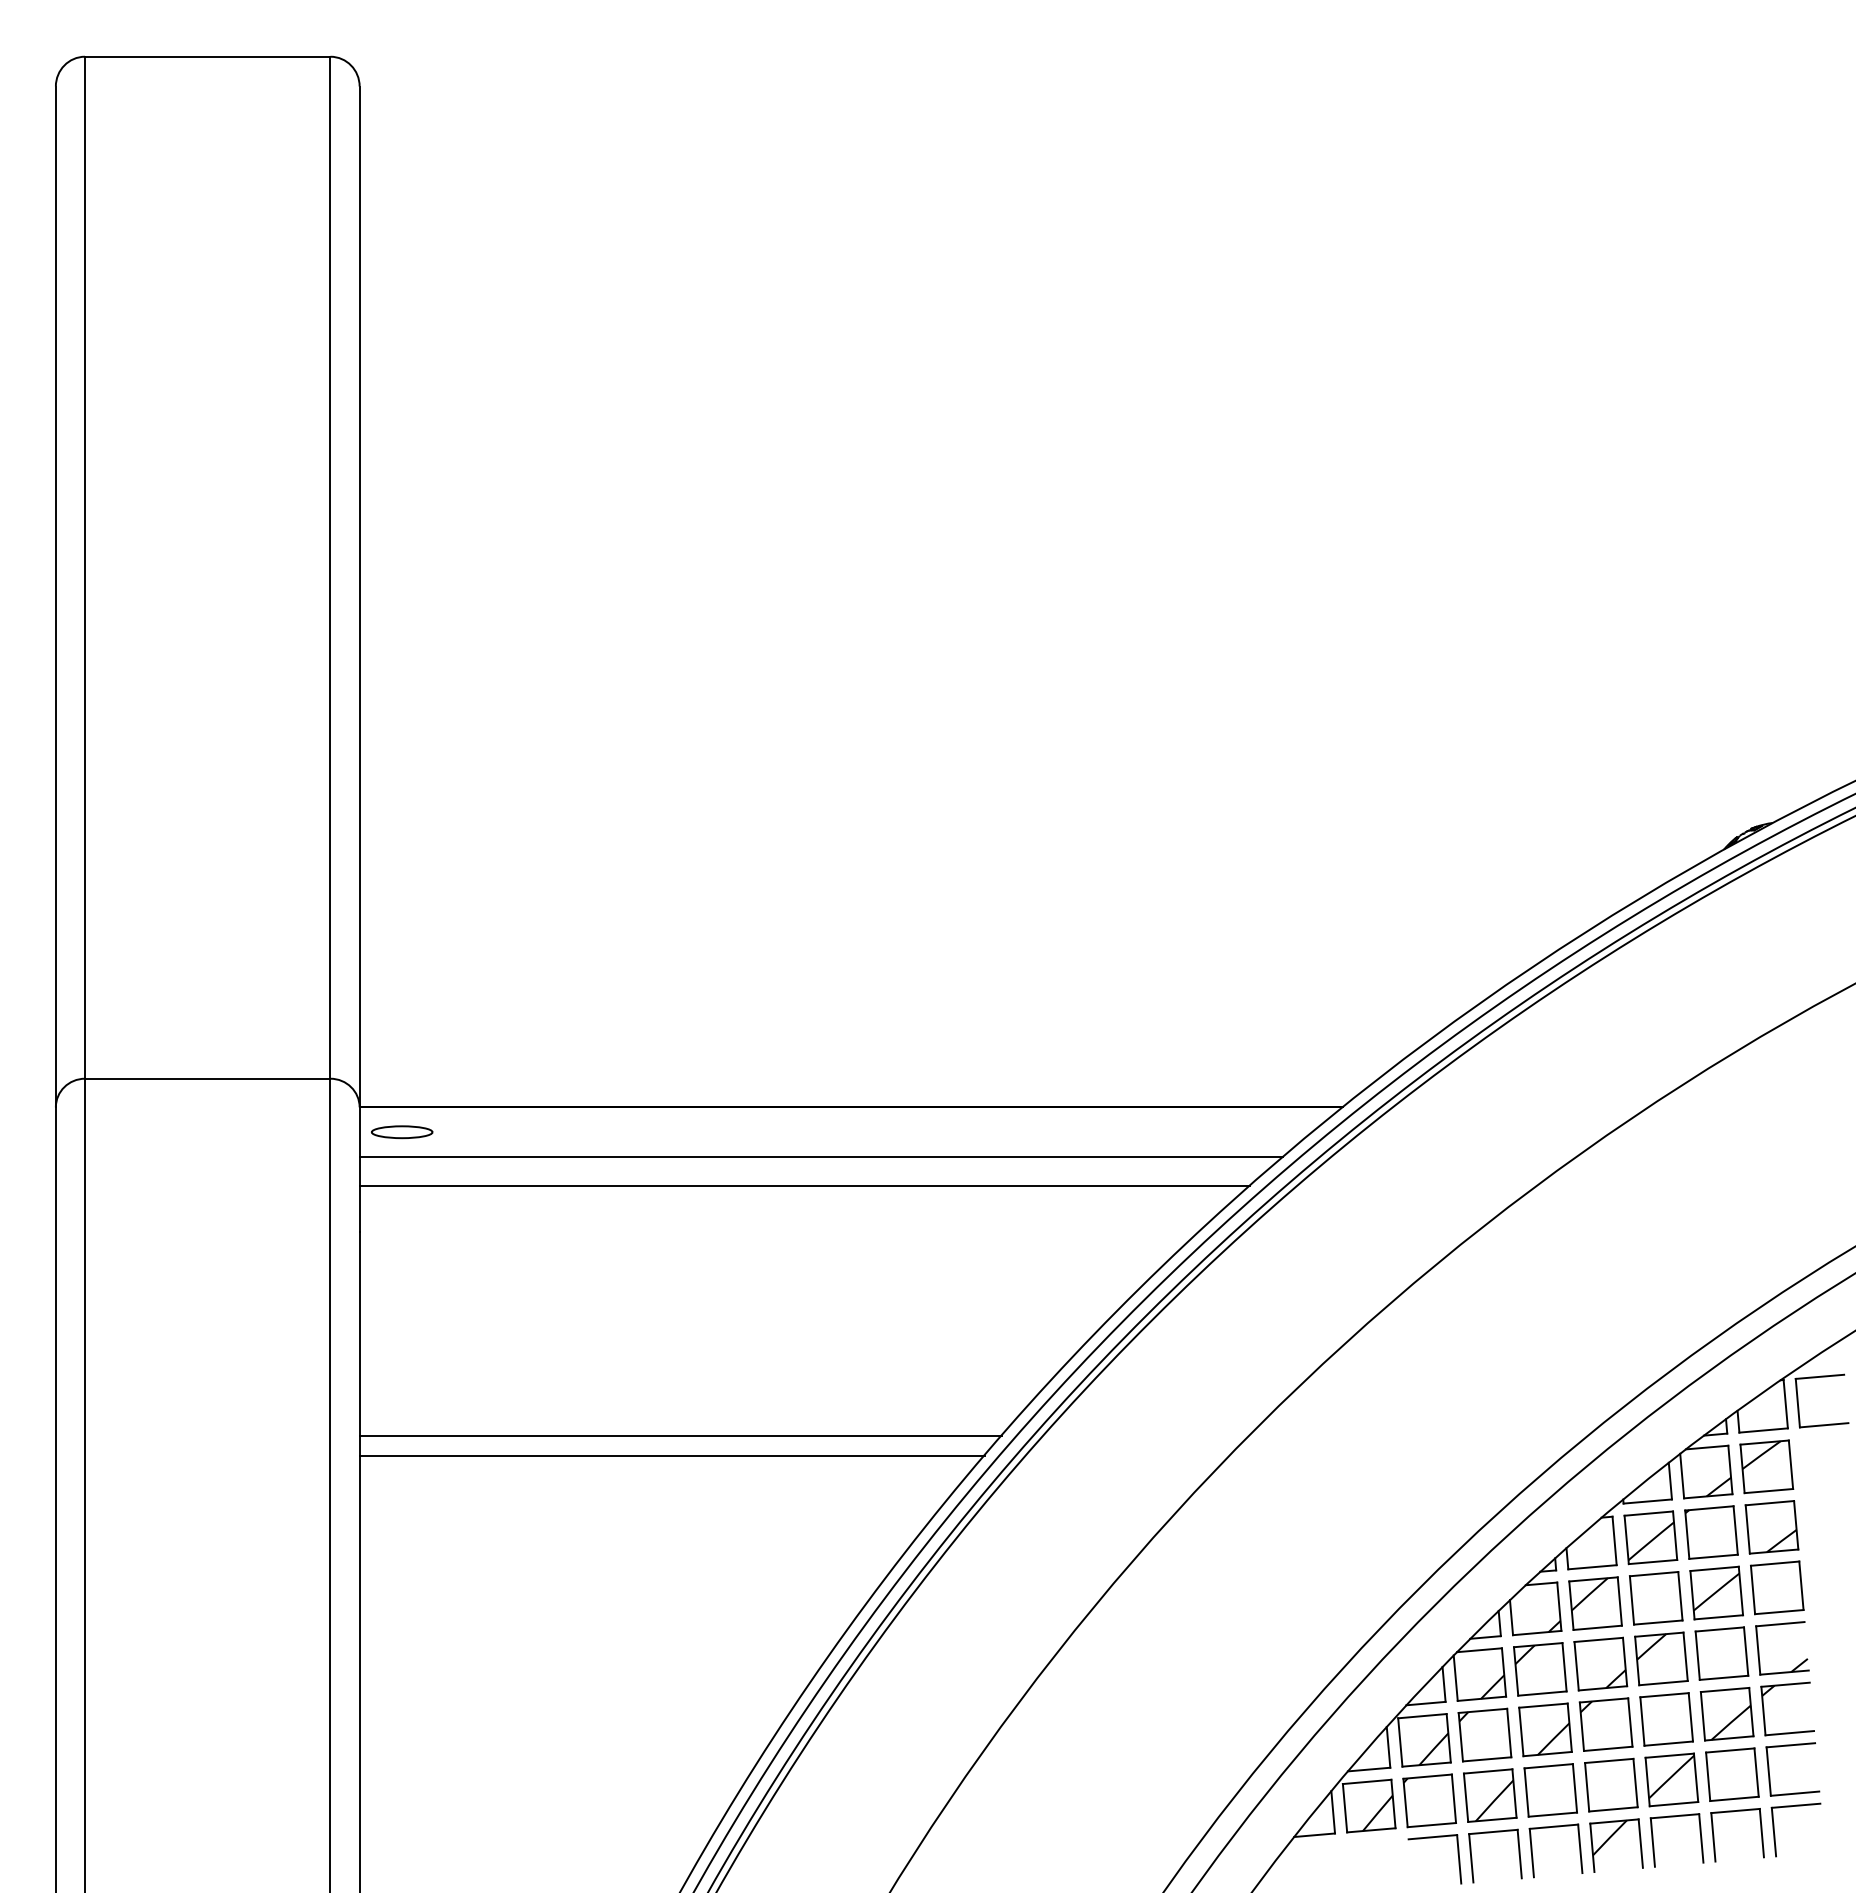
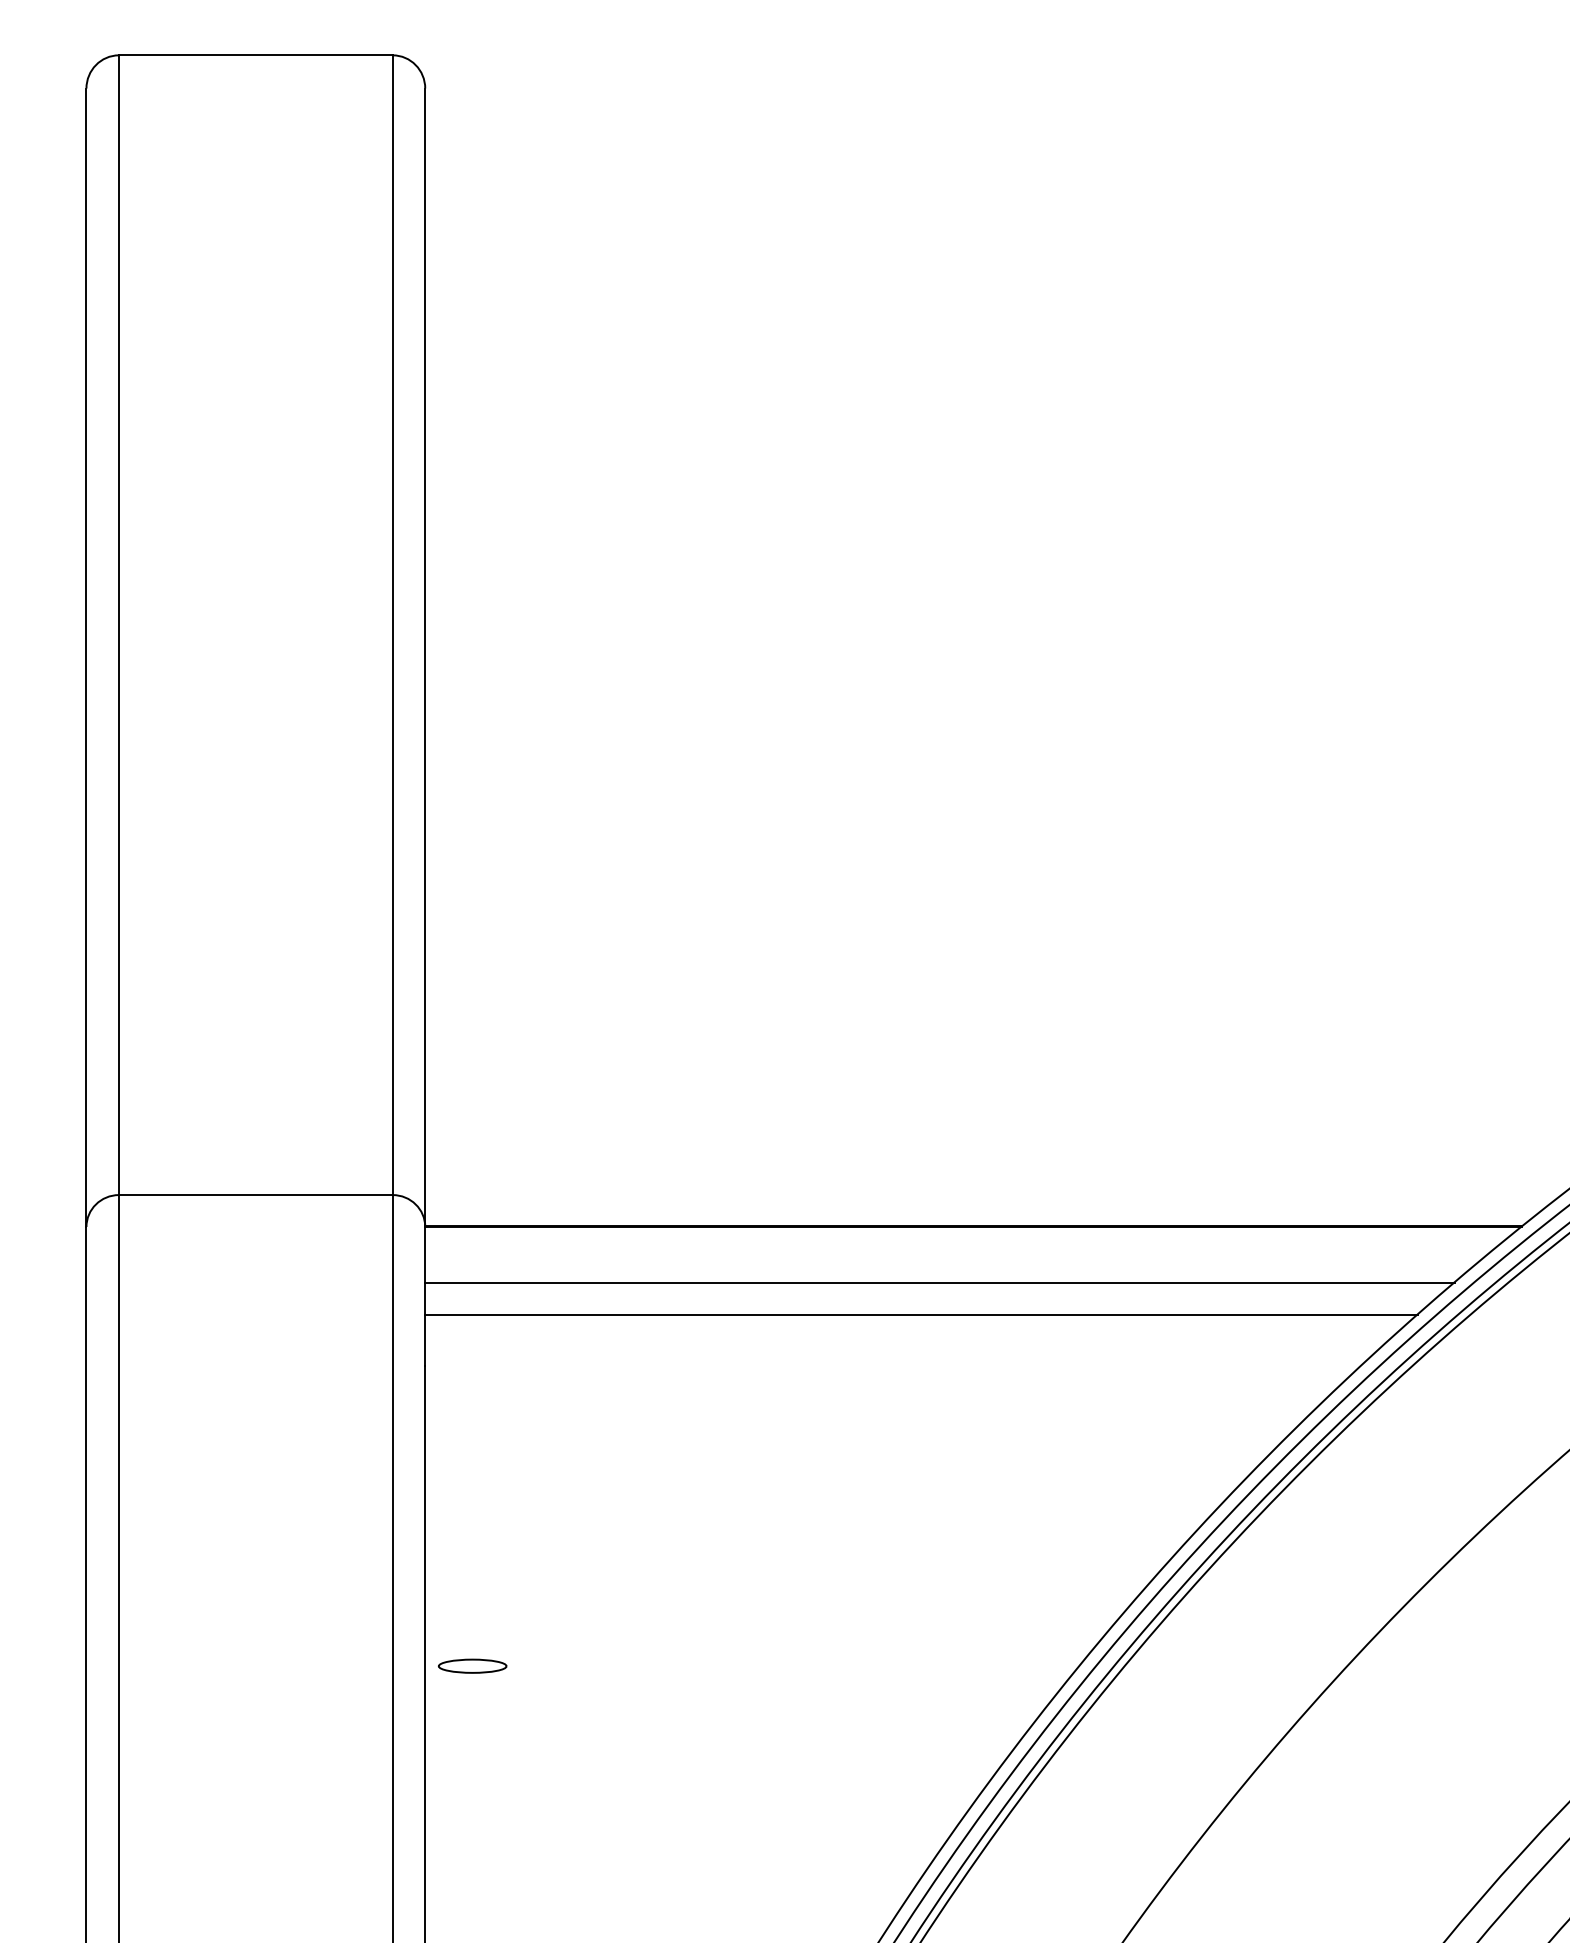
part: (402, 1132) -> (473, 1666), moved
line: (680, 1436) -> (783, 1594), removed
line: (671, 1455) -> (773, 1615), removed

